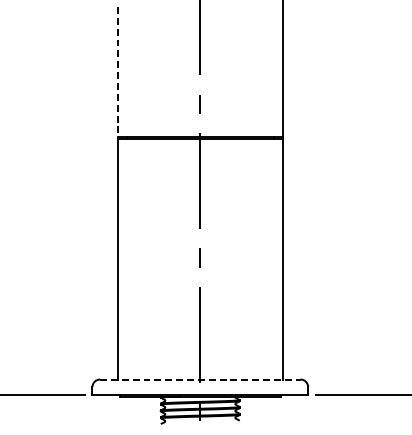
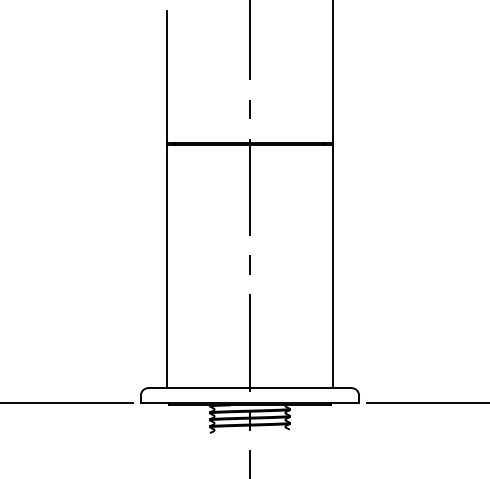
line: (117, 71) -> (166, 76), dashed -> solid
line: (200, 379) -> (250, 388), dashed -> solid

